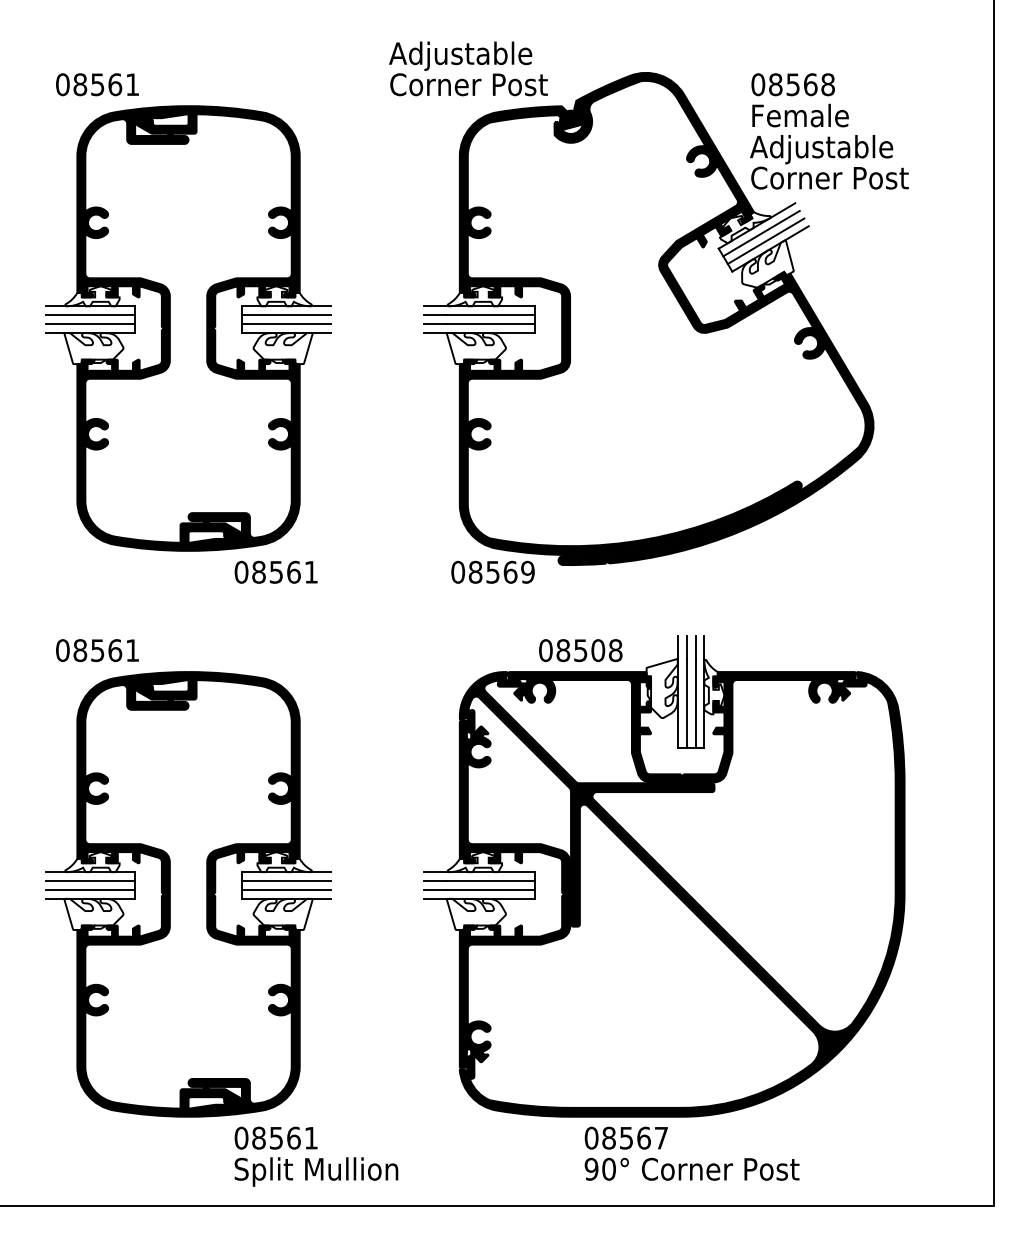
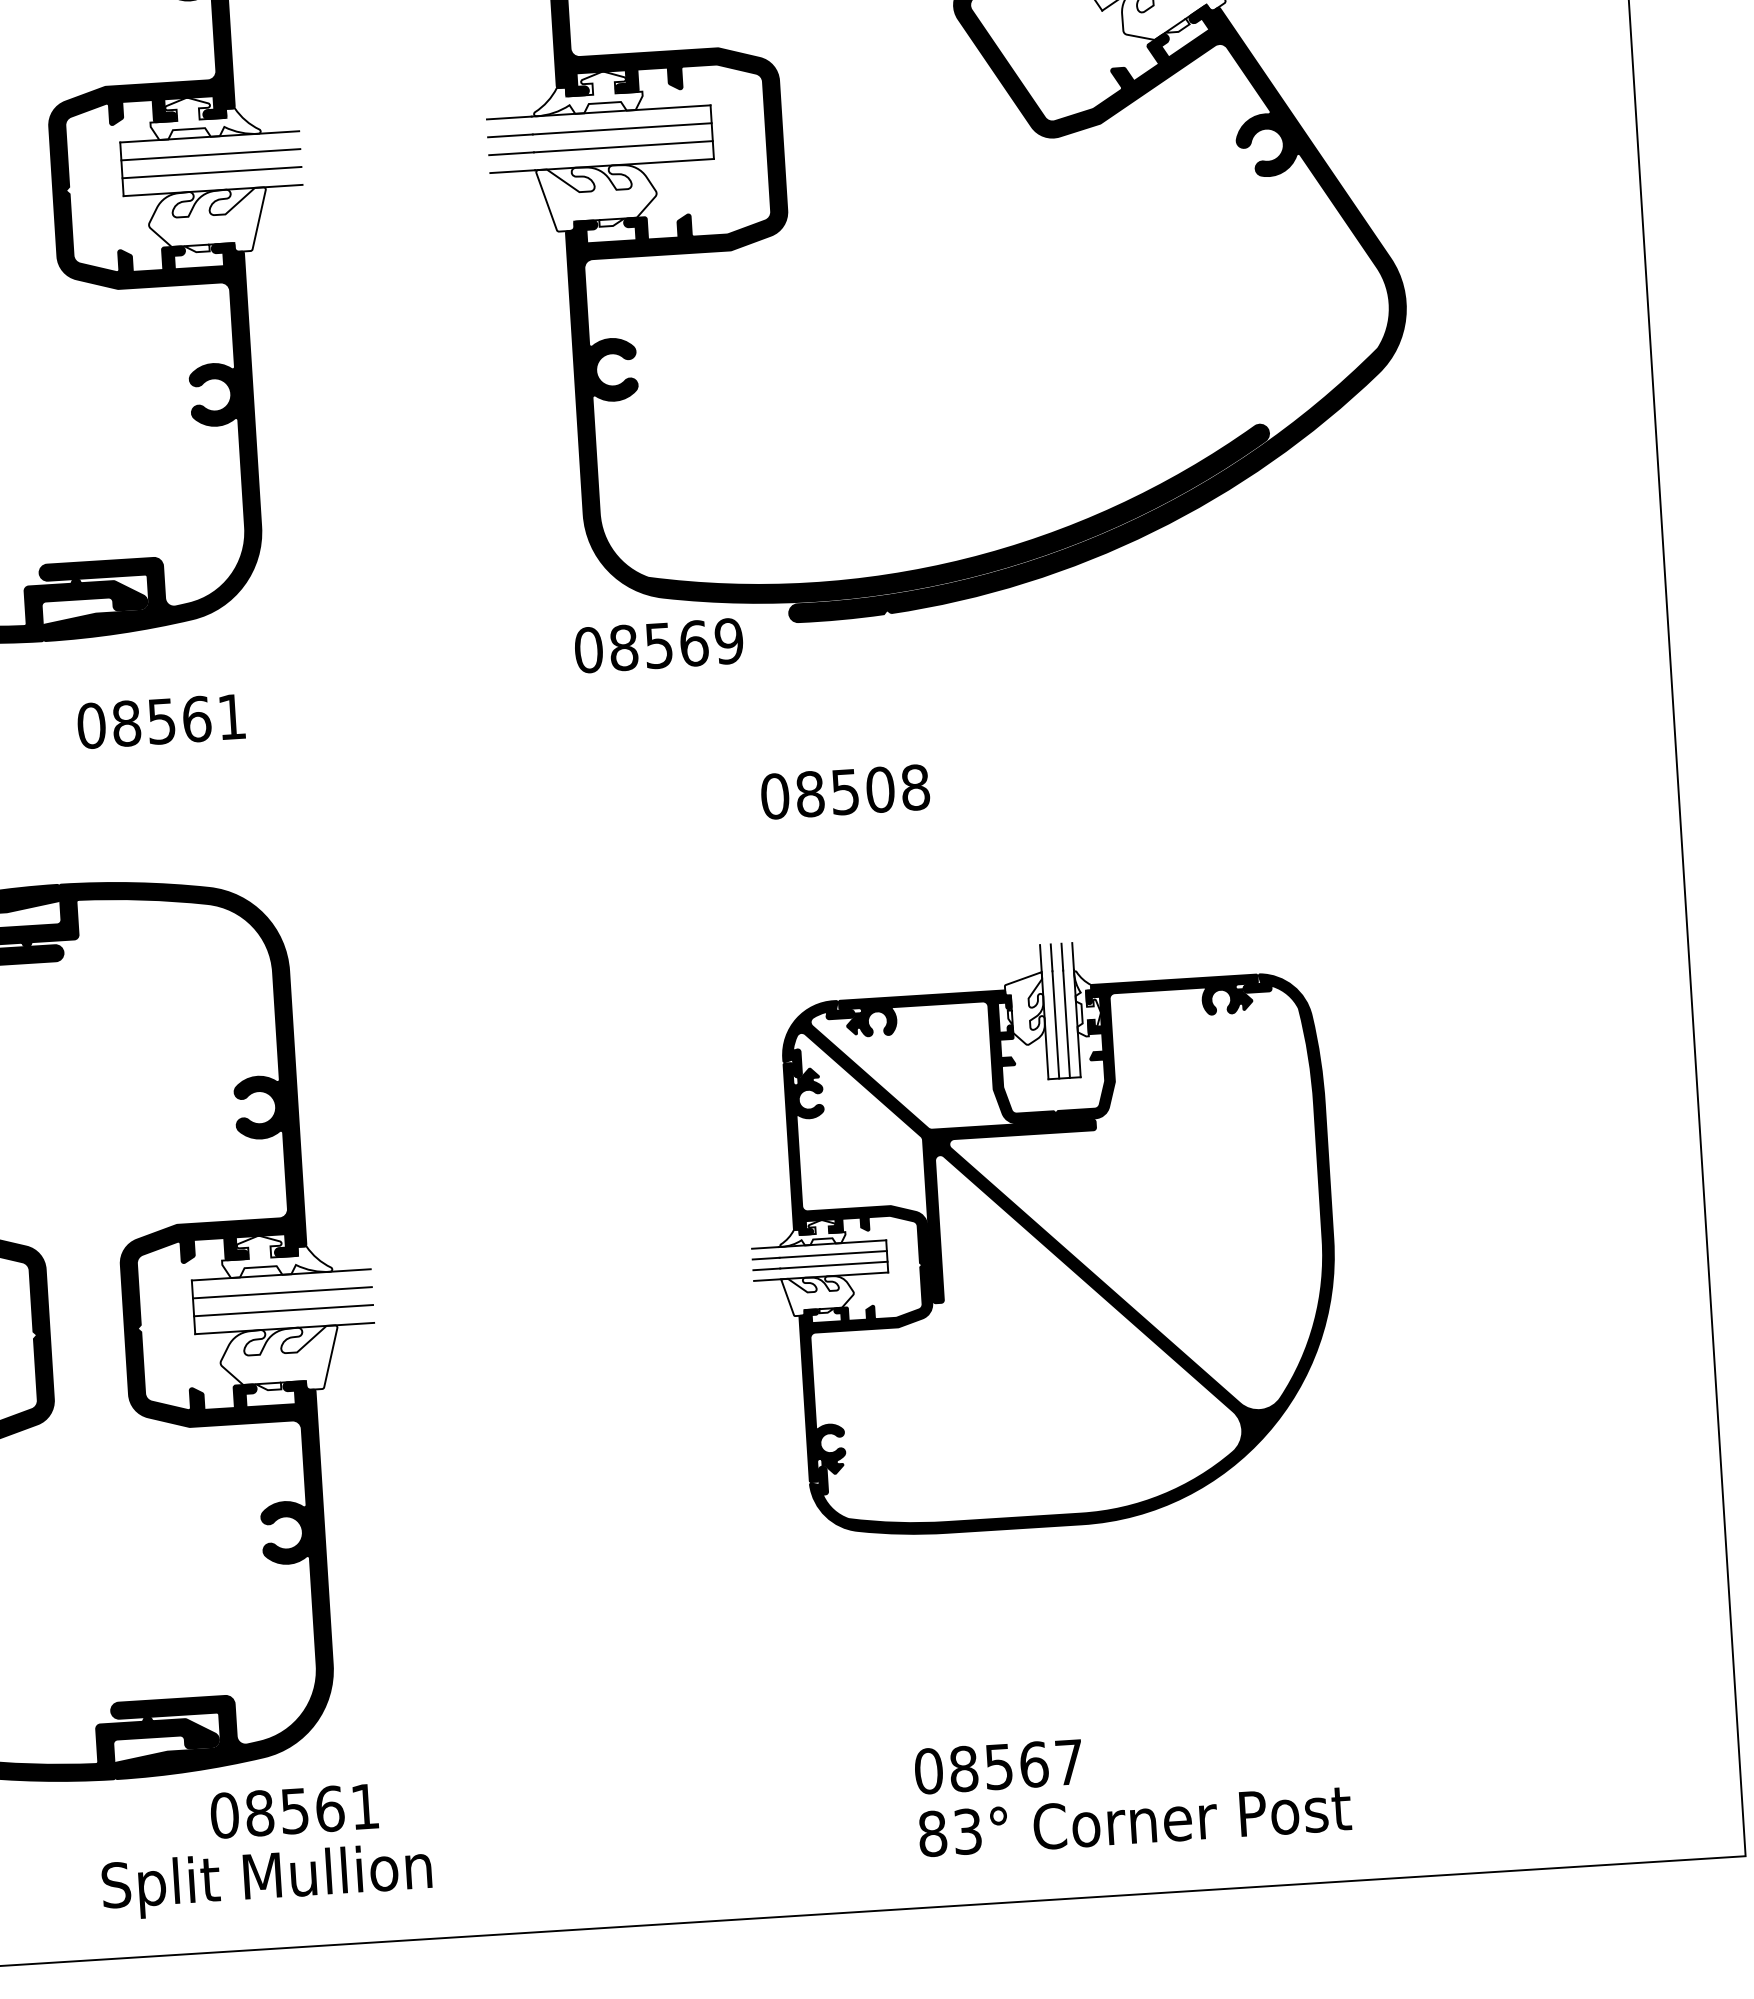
text: (275, 571) -> (159, 719), moved
part: (664, 876) -> (1042, 1235), size x0.6
text: (599, 1168) -> (948, 1831), 90° -> 83°
text: (316, 1171) -> (267, 1880), moved

